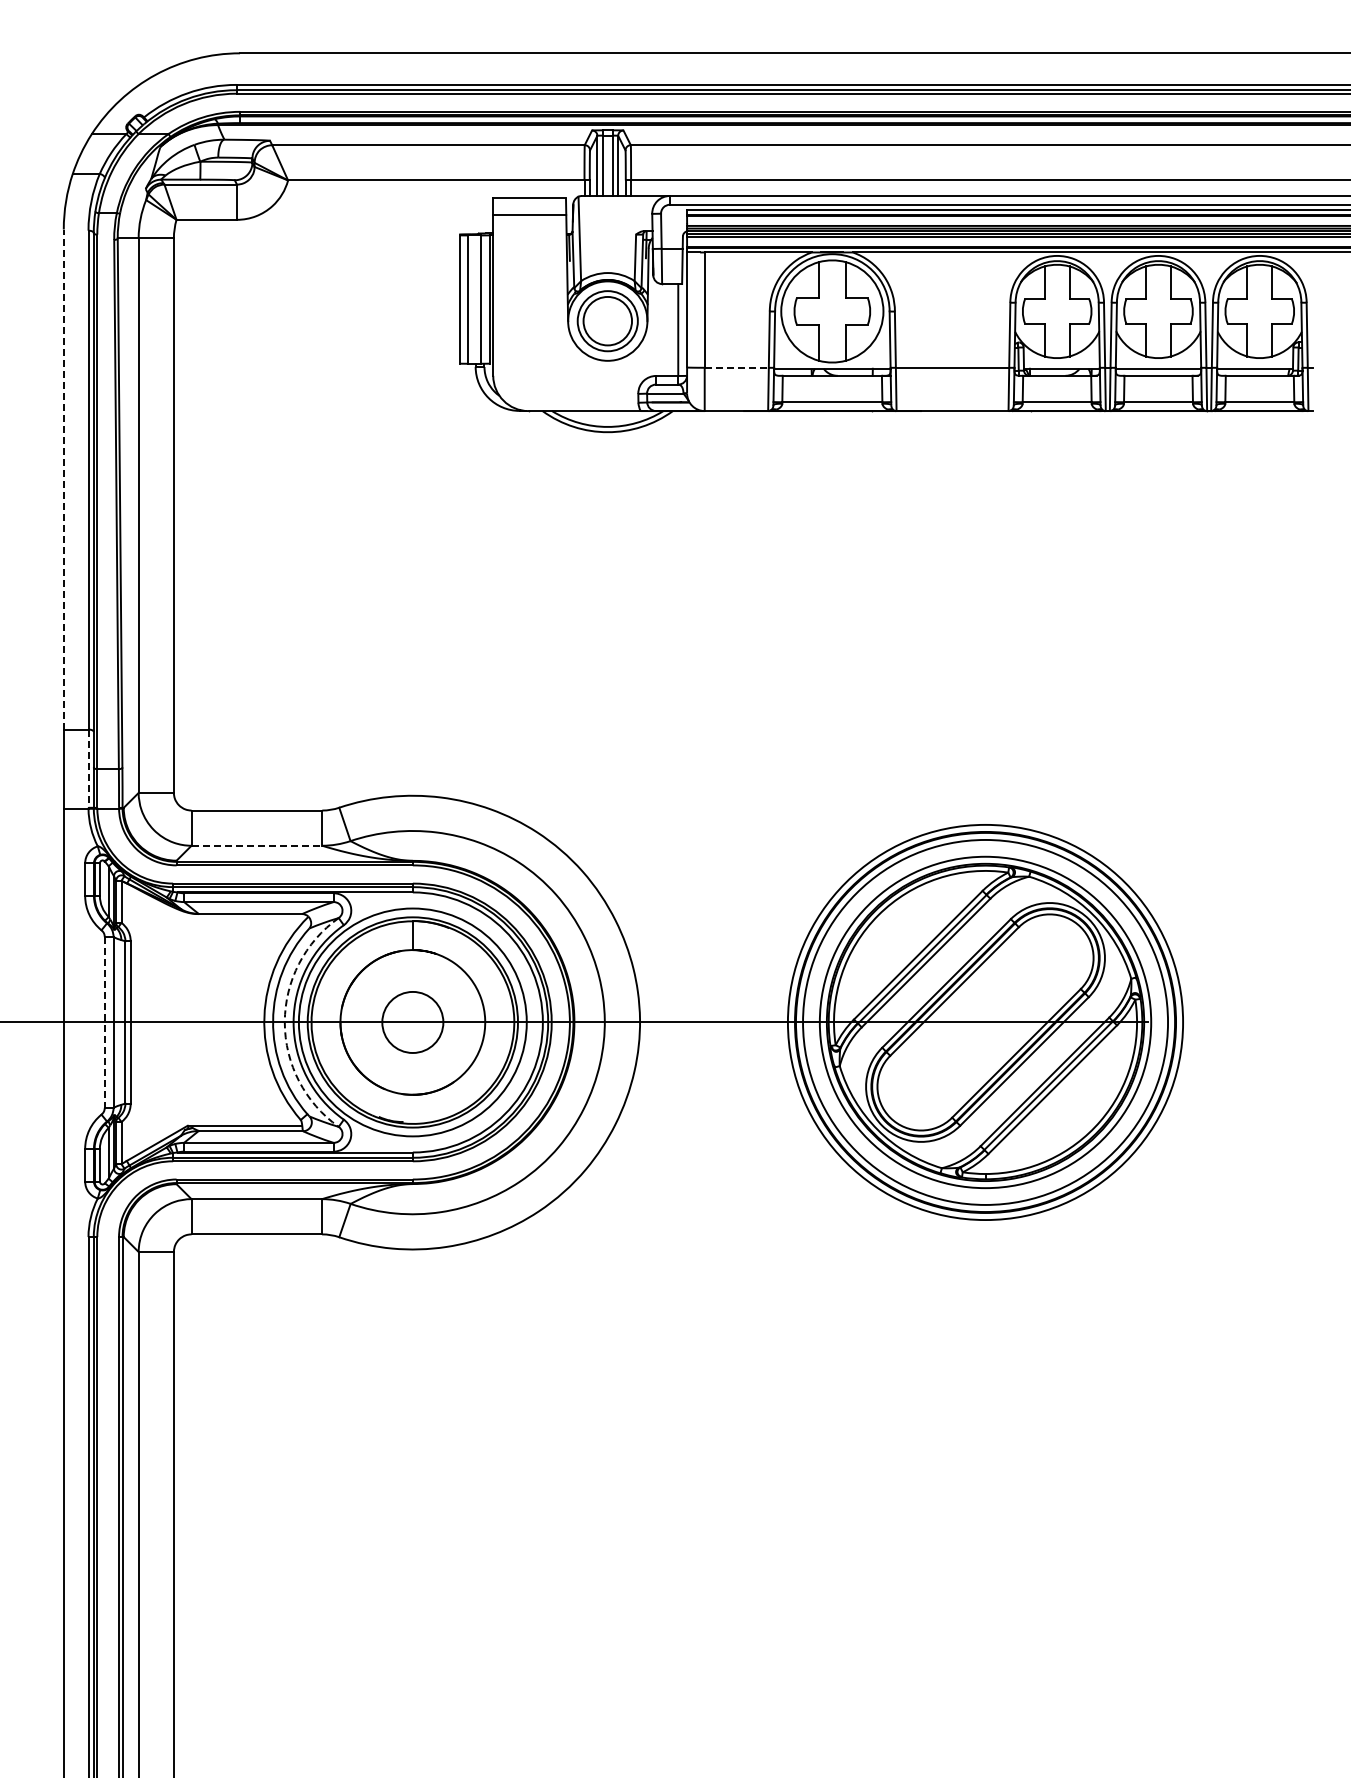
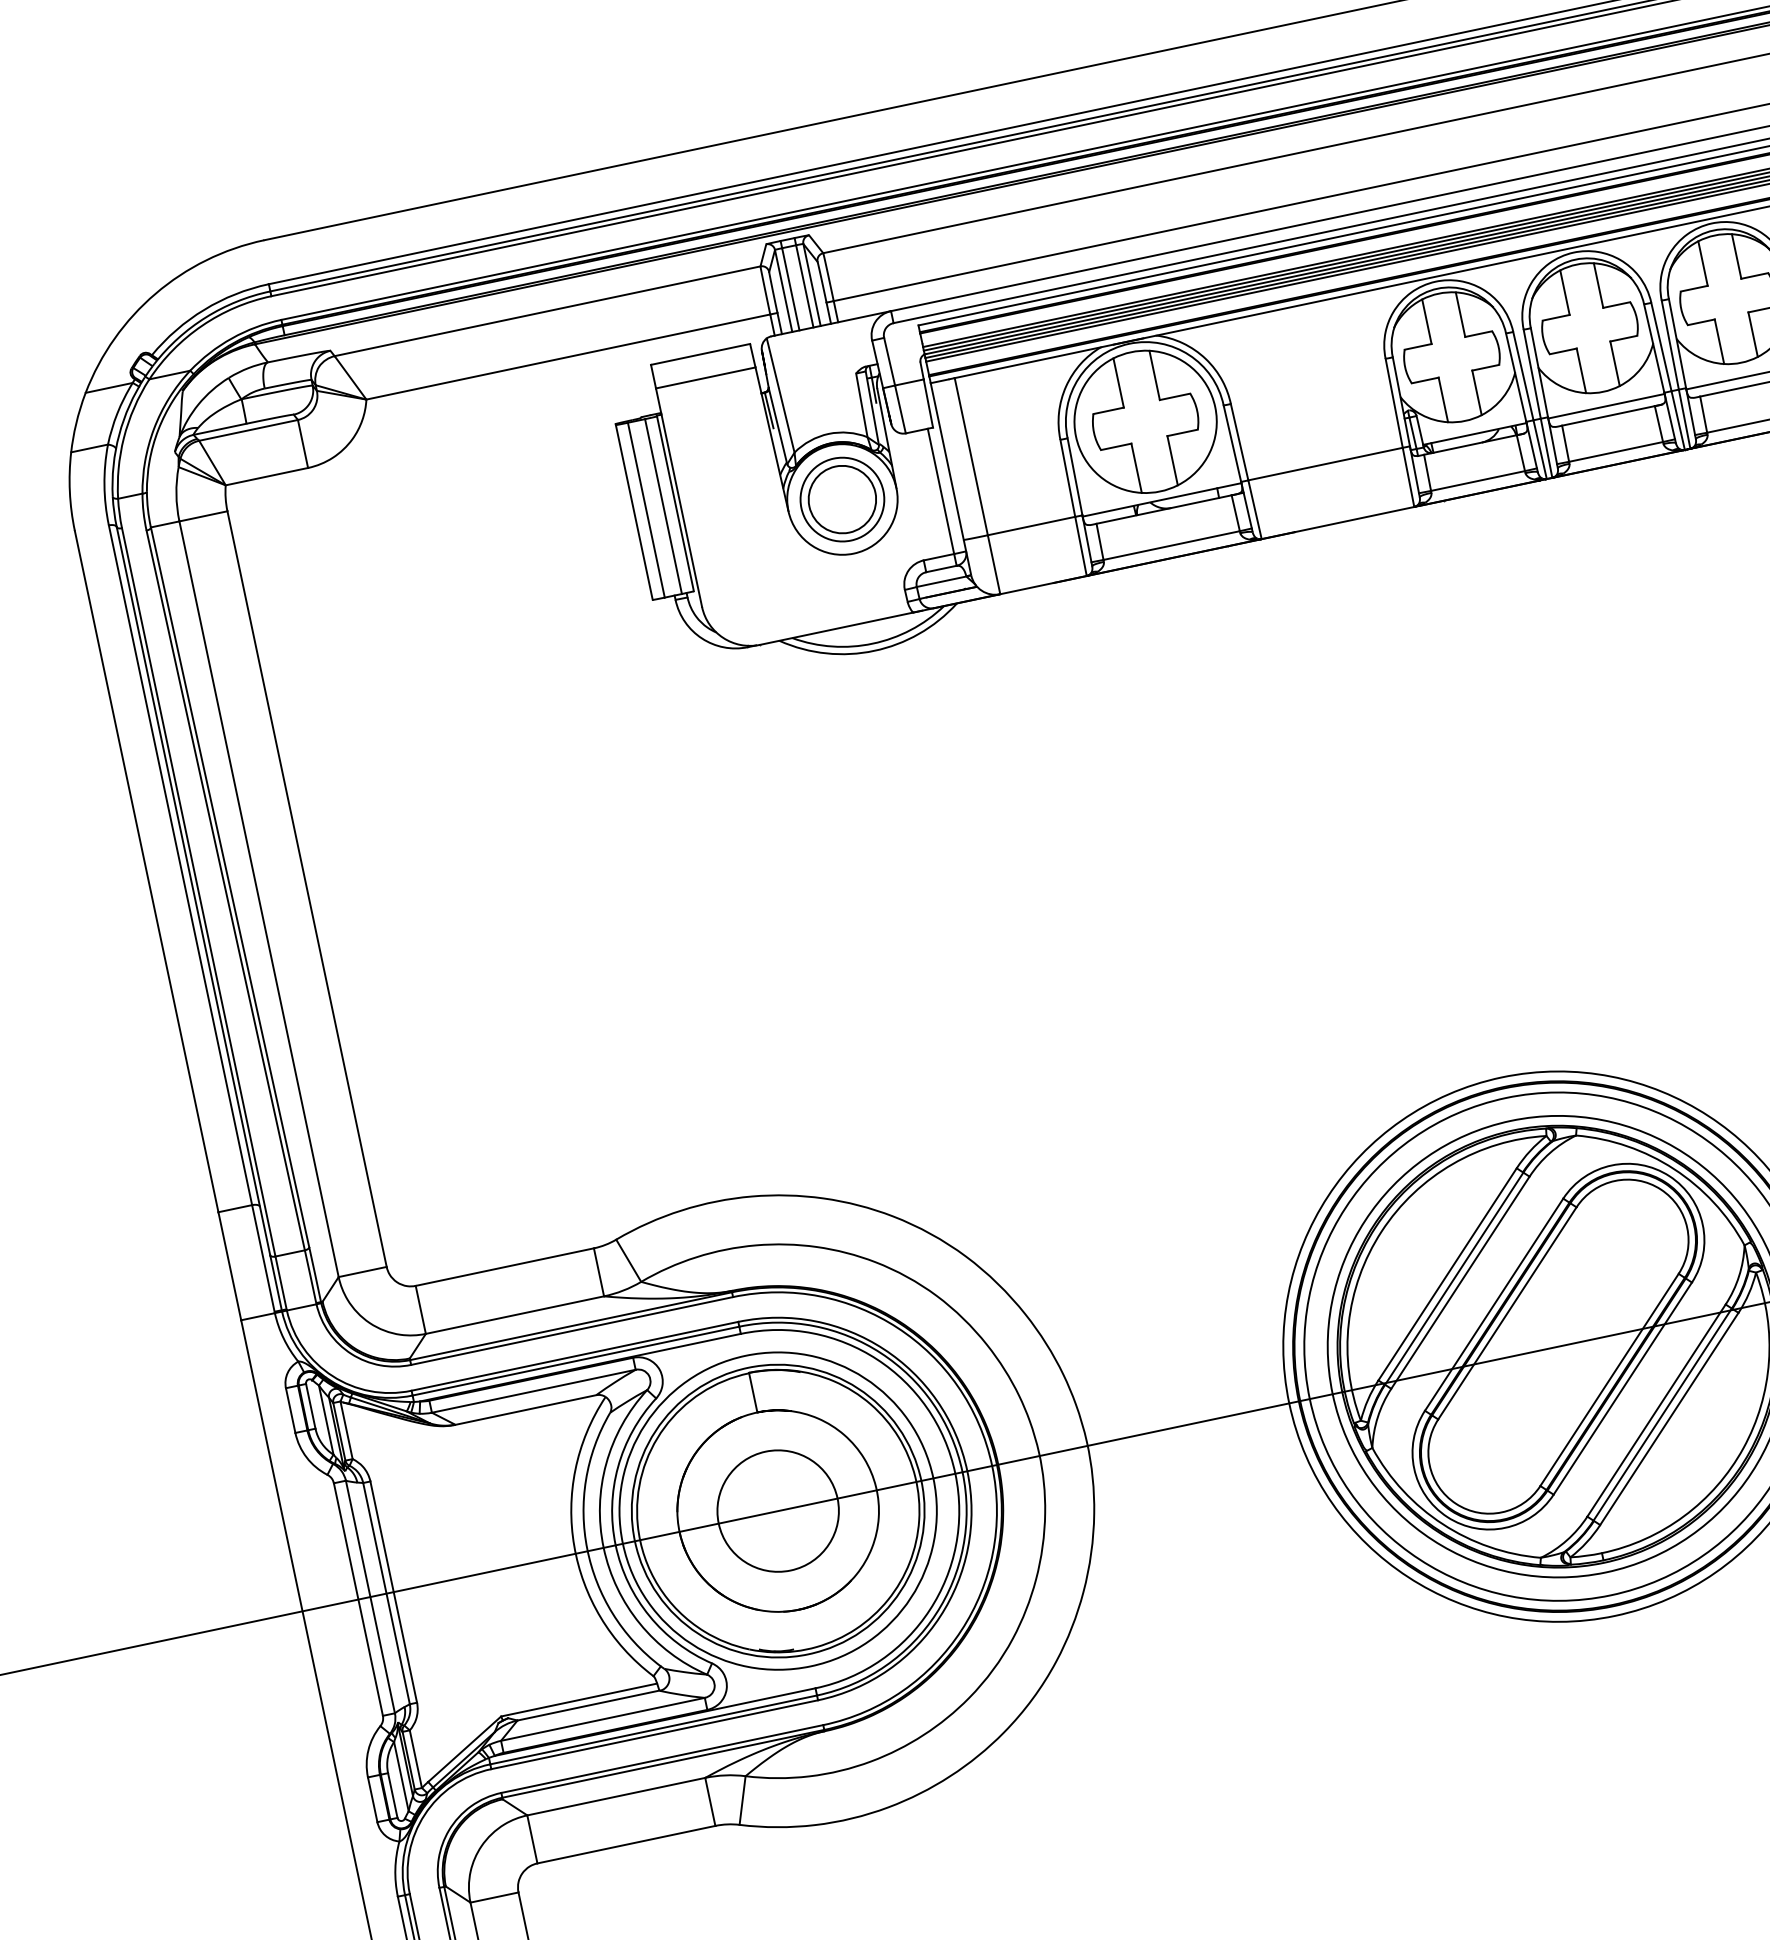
line: (737, 367) -> (1032, 525), dashed -> solid
line: (63, 479) -> (146, 871), dashed -> solid
line: (88, 769) -> (263, 1259), dashed -> solid
line: (257, 845) -> (515, 1314), dashed -> solid
line: (104, 1022) -> (358, 1599), dashed -> solid
arc: (284, 1022) -> (603, 1548), dashed -> solid
circle: (412, 1022) -> (777, 1511), size x1.43

